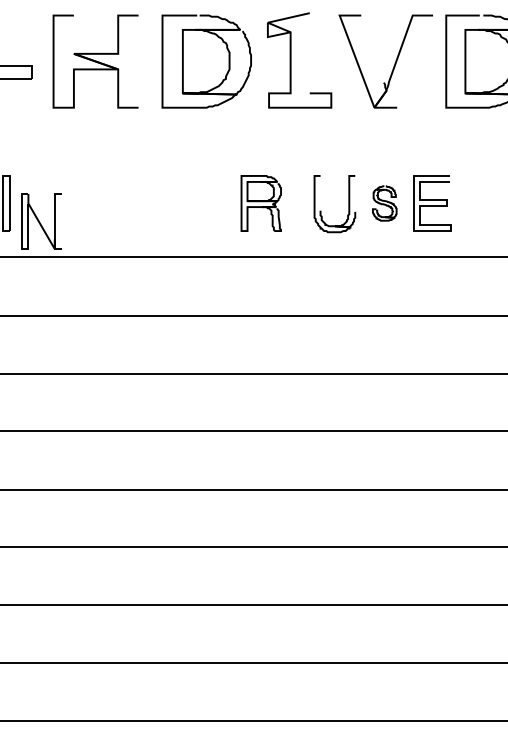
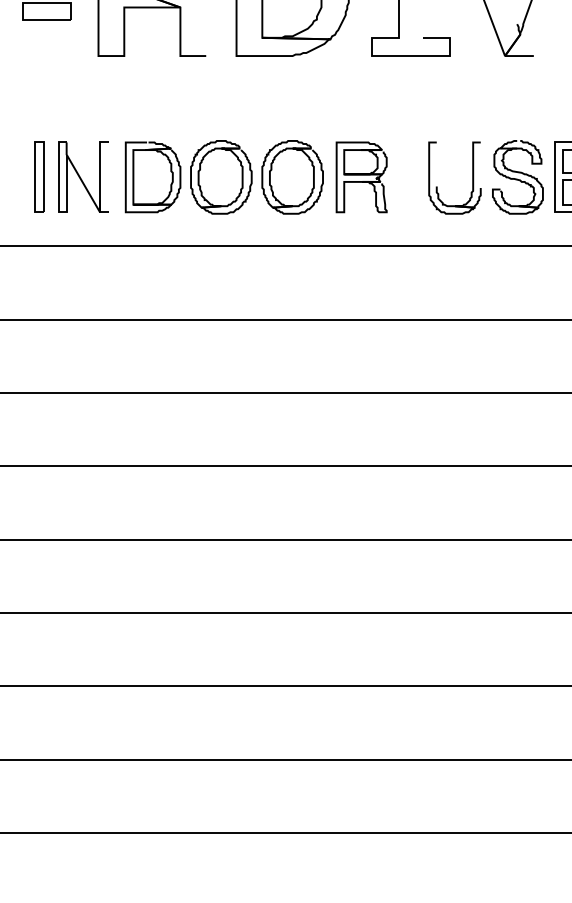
part: (152, 203) -> (223, 177), added
part: (384, 203) -> (517, 177), size x1.67
part: (41, 221) -> (83, 177), moved

